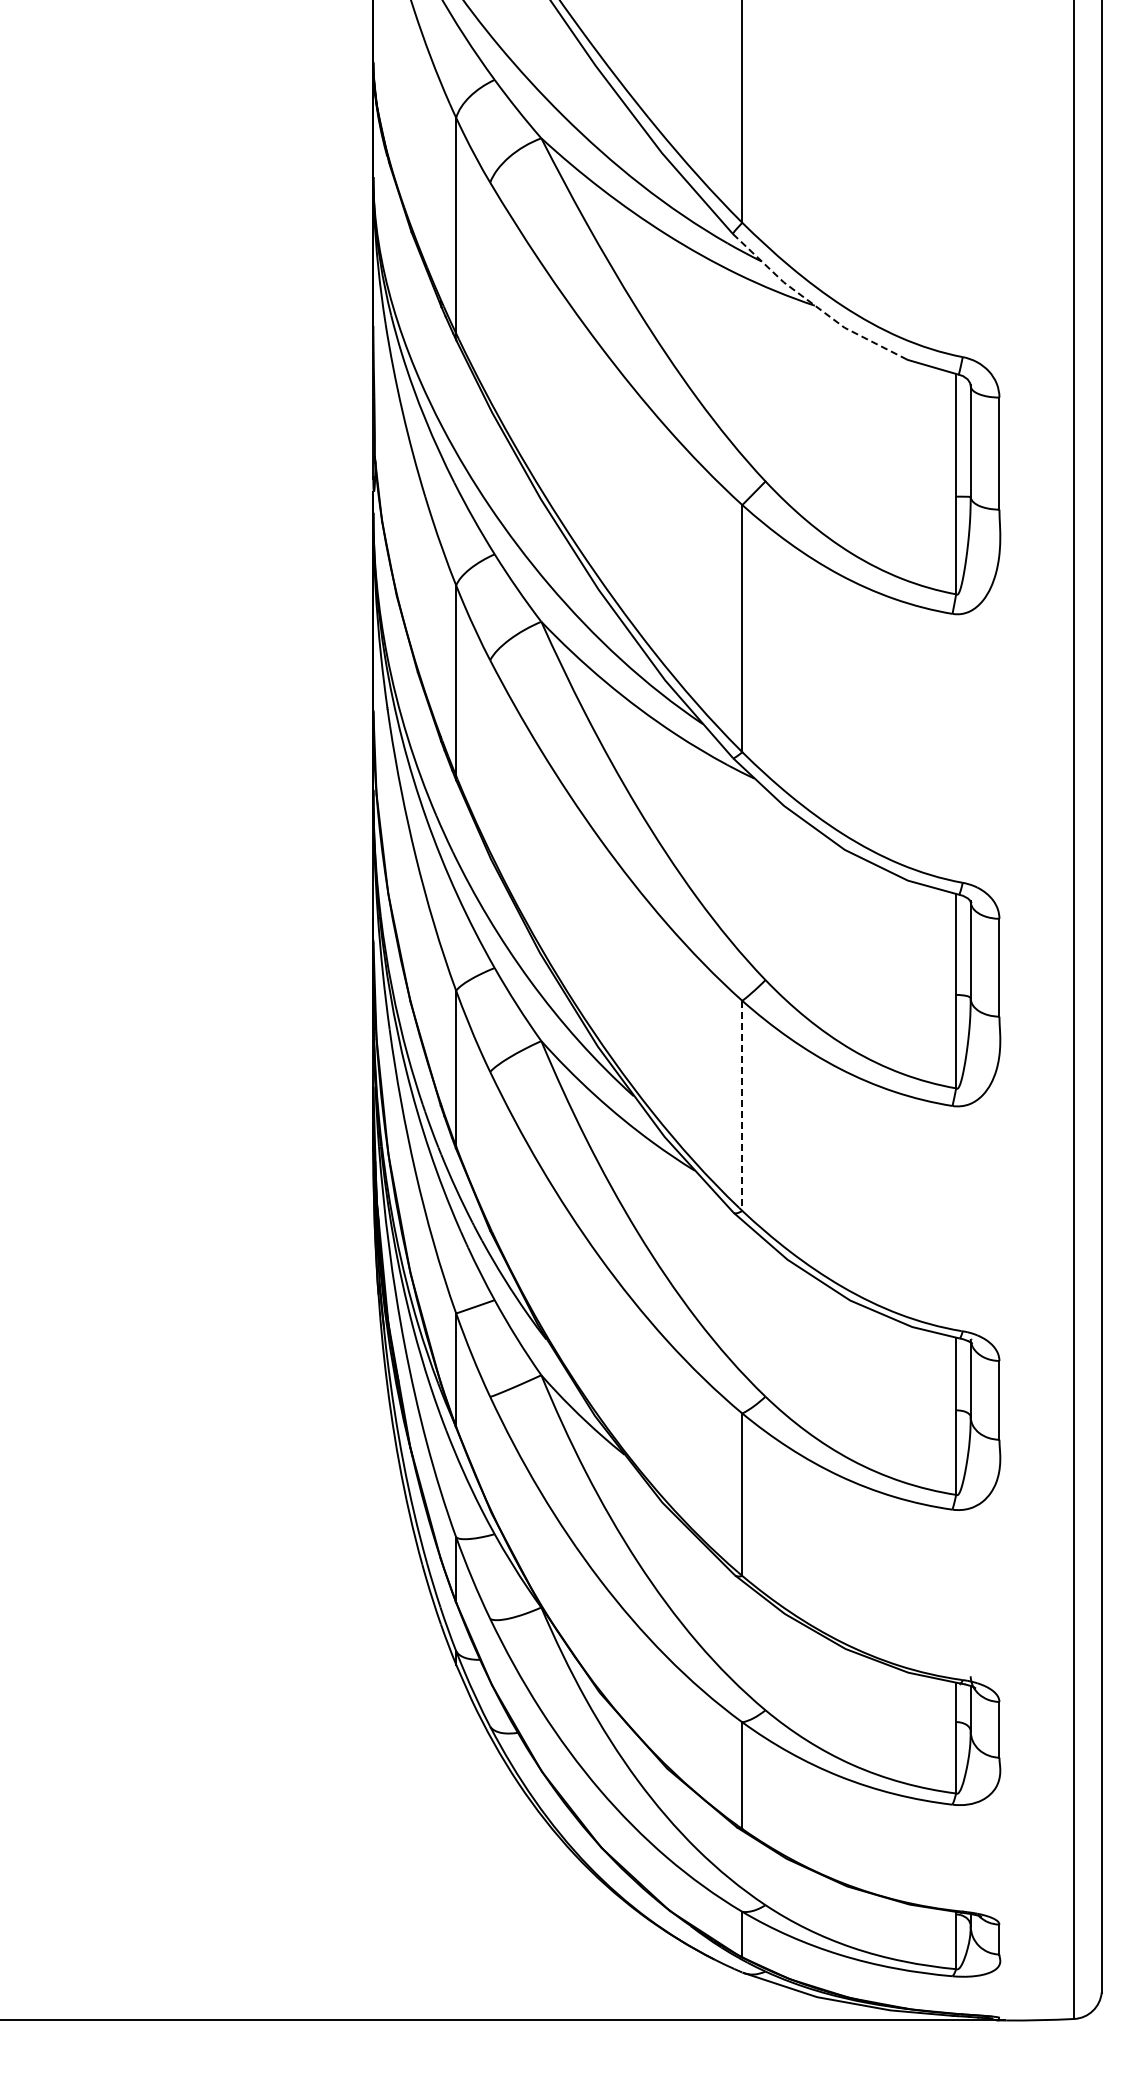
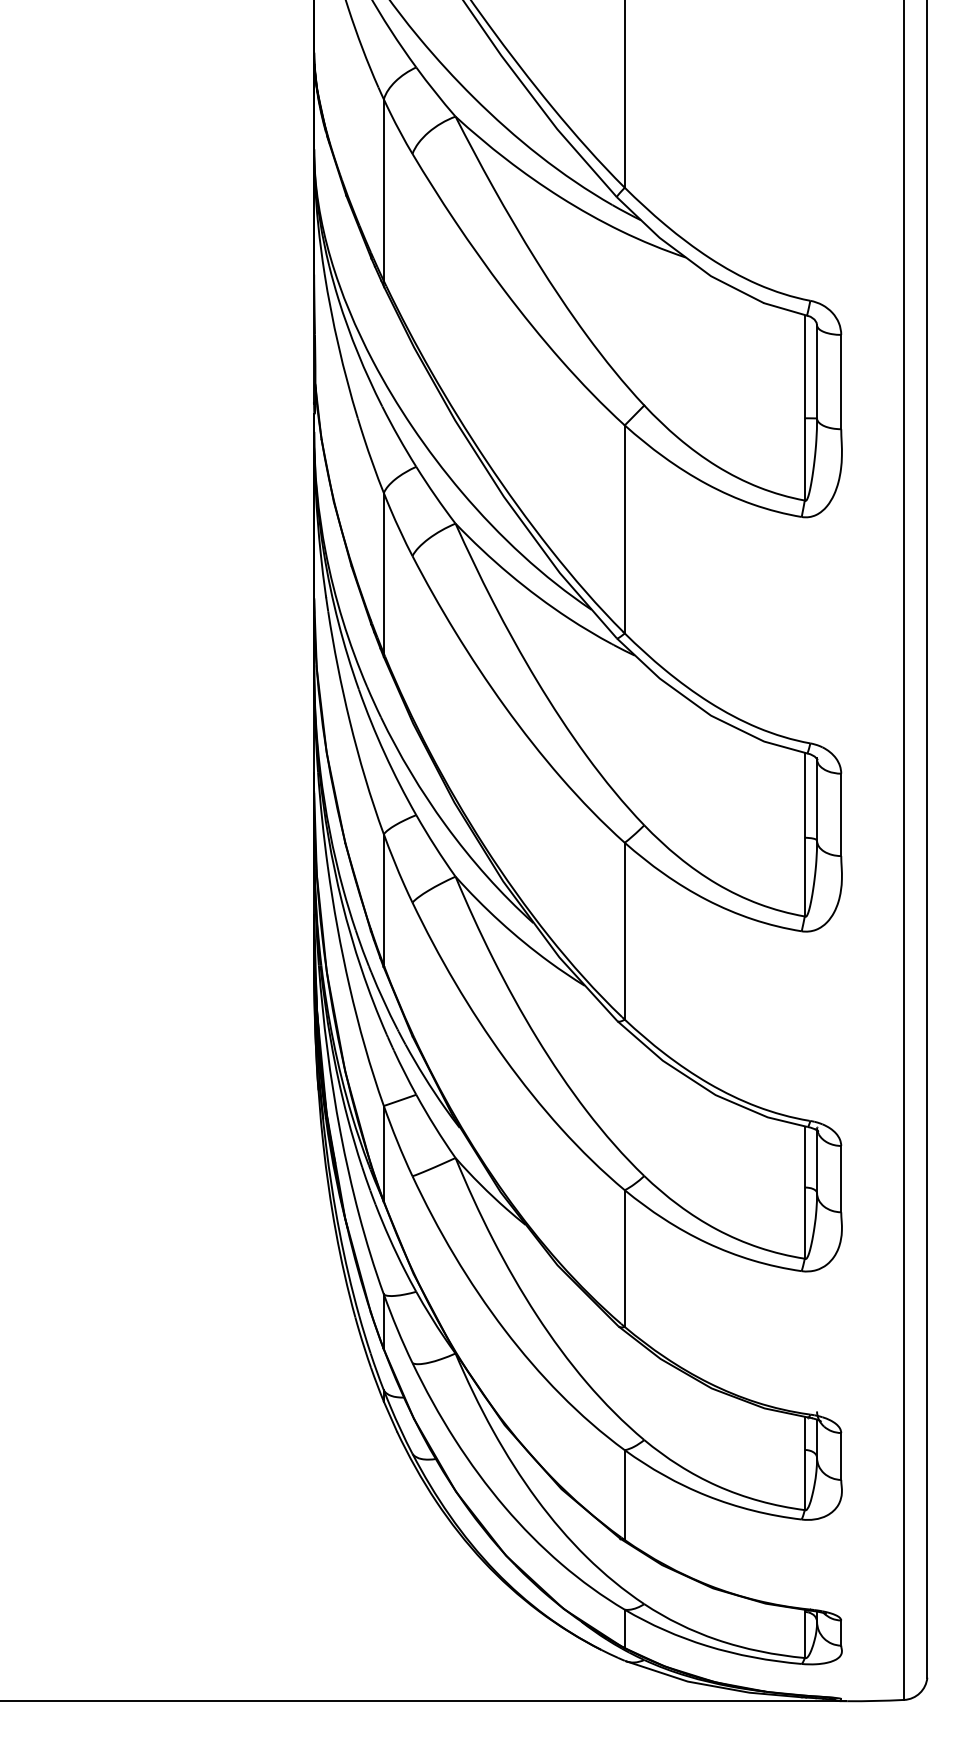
line: (814, 305) -> (685, 257), dashed -> solid
line: (742, 1106) -> (624, 931), dashed -> solid

